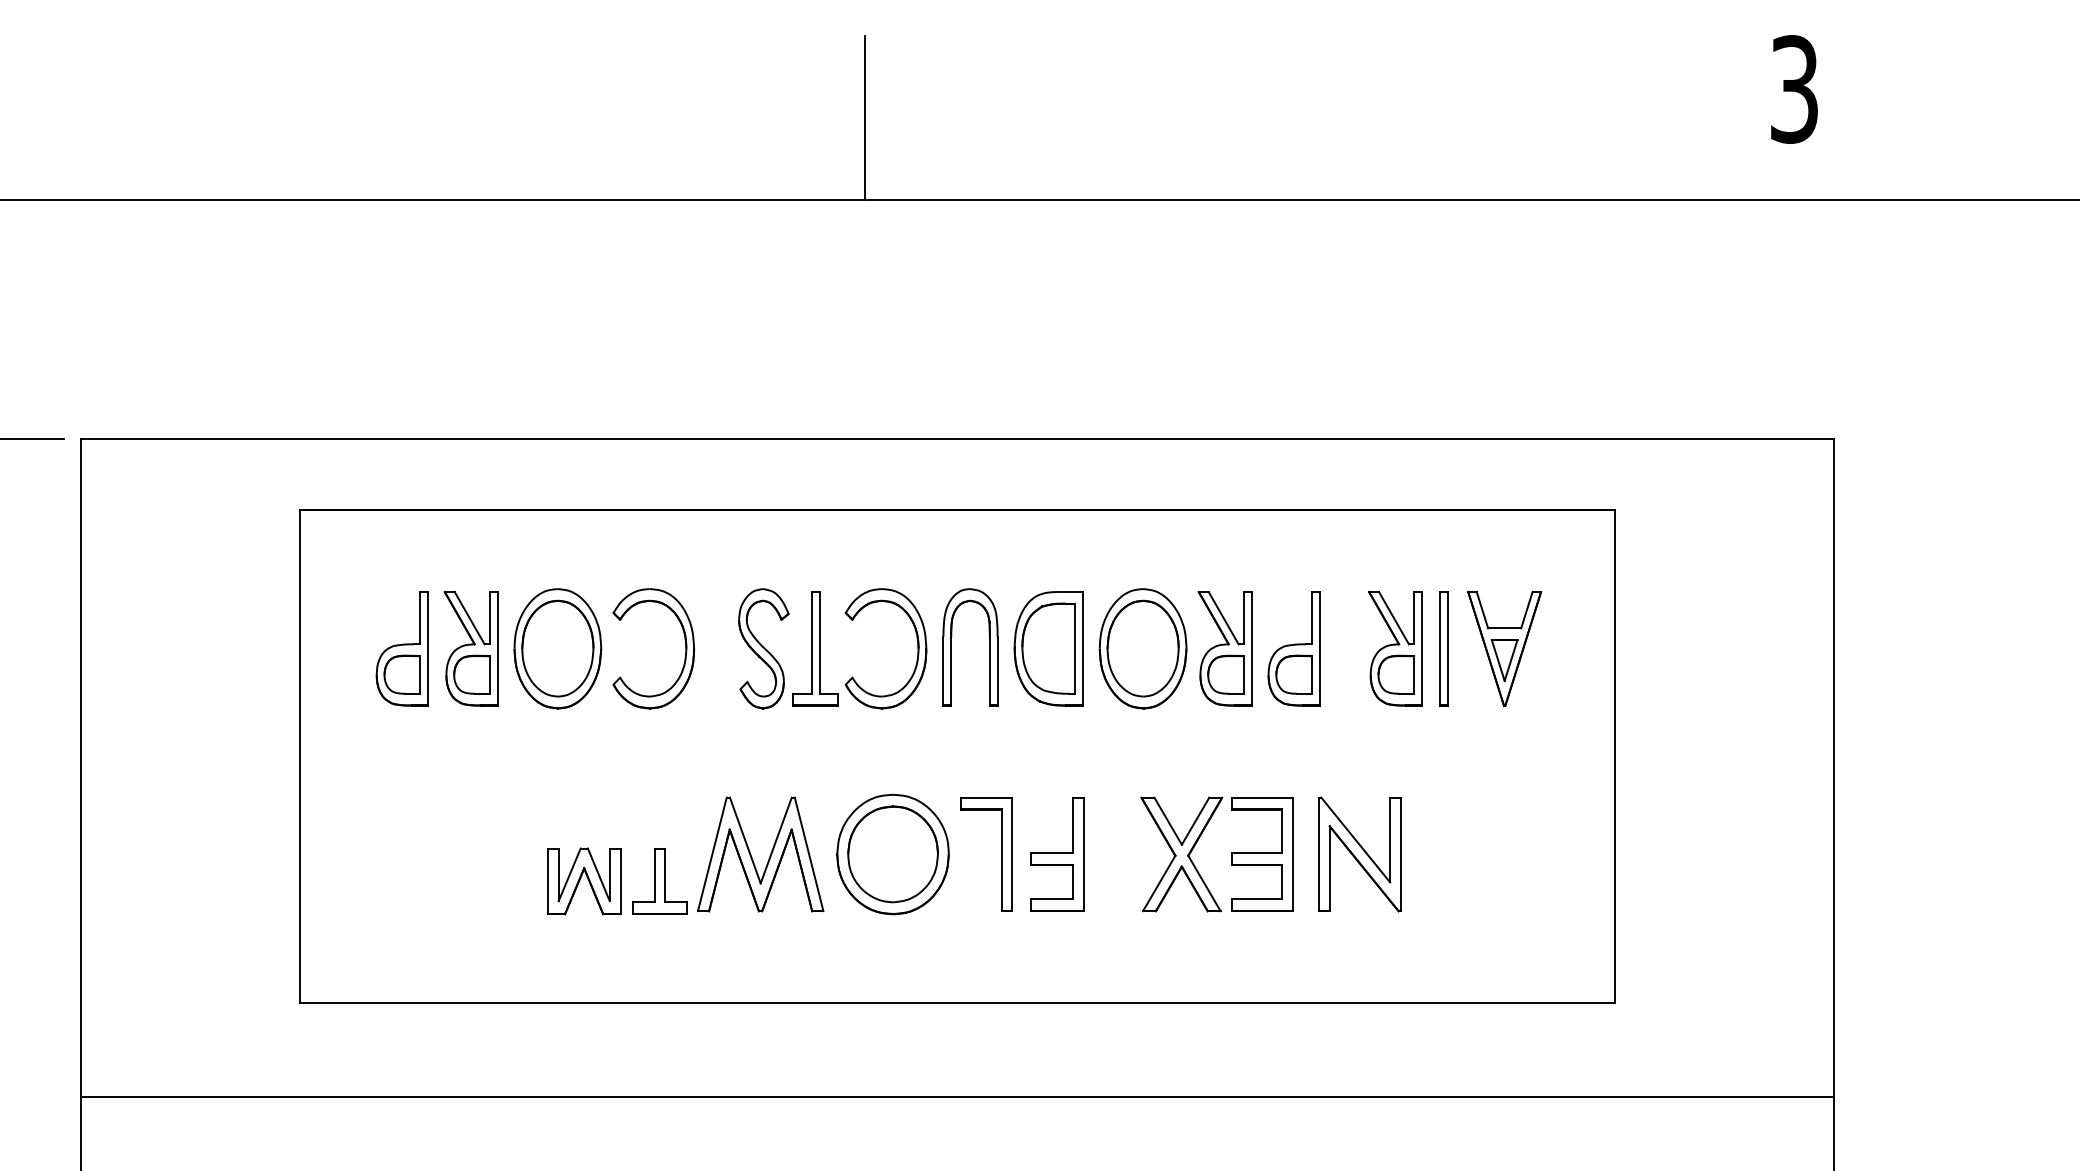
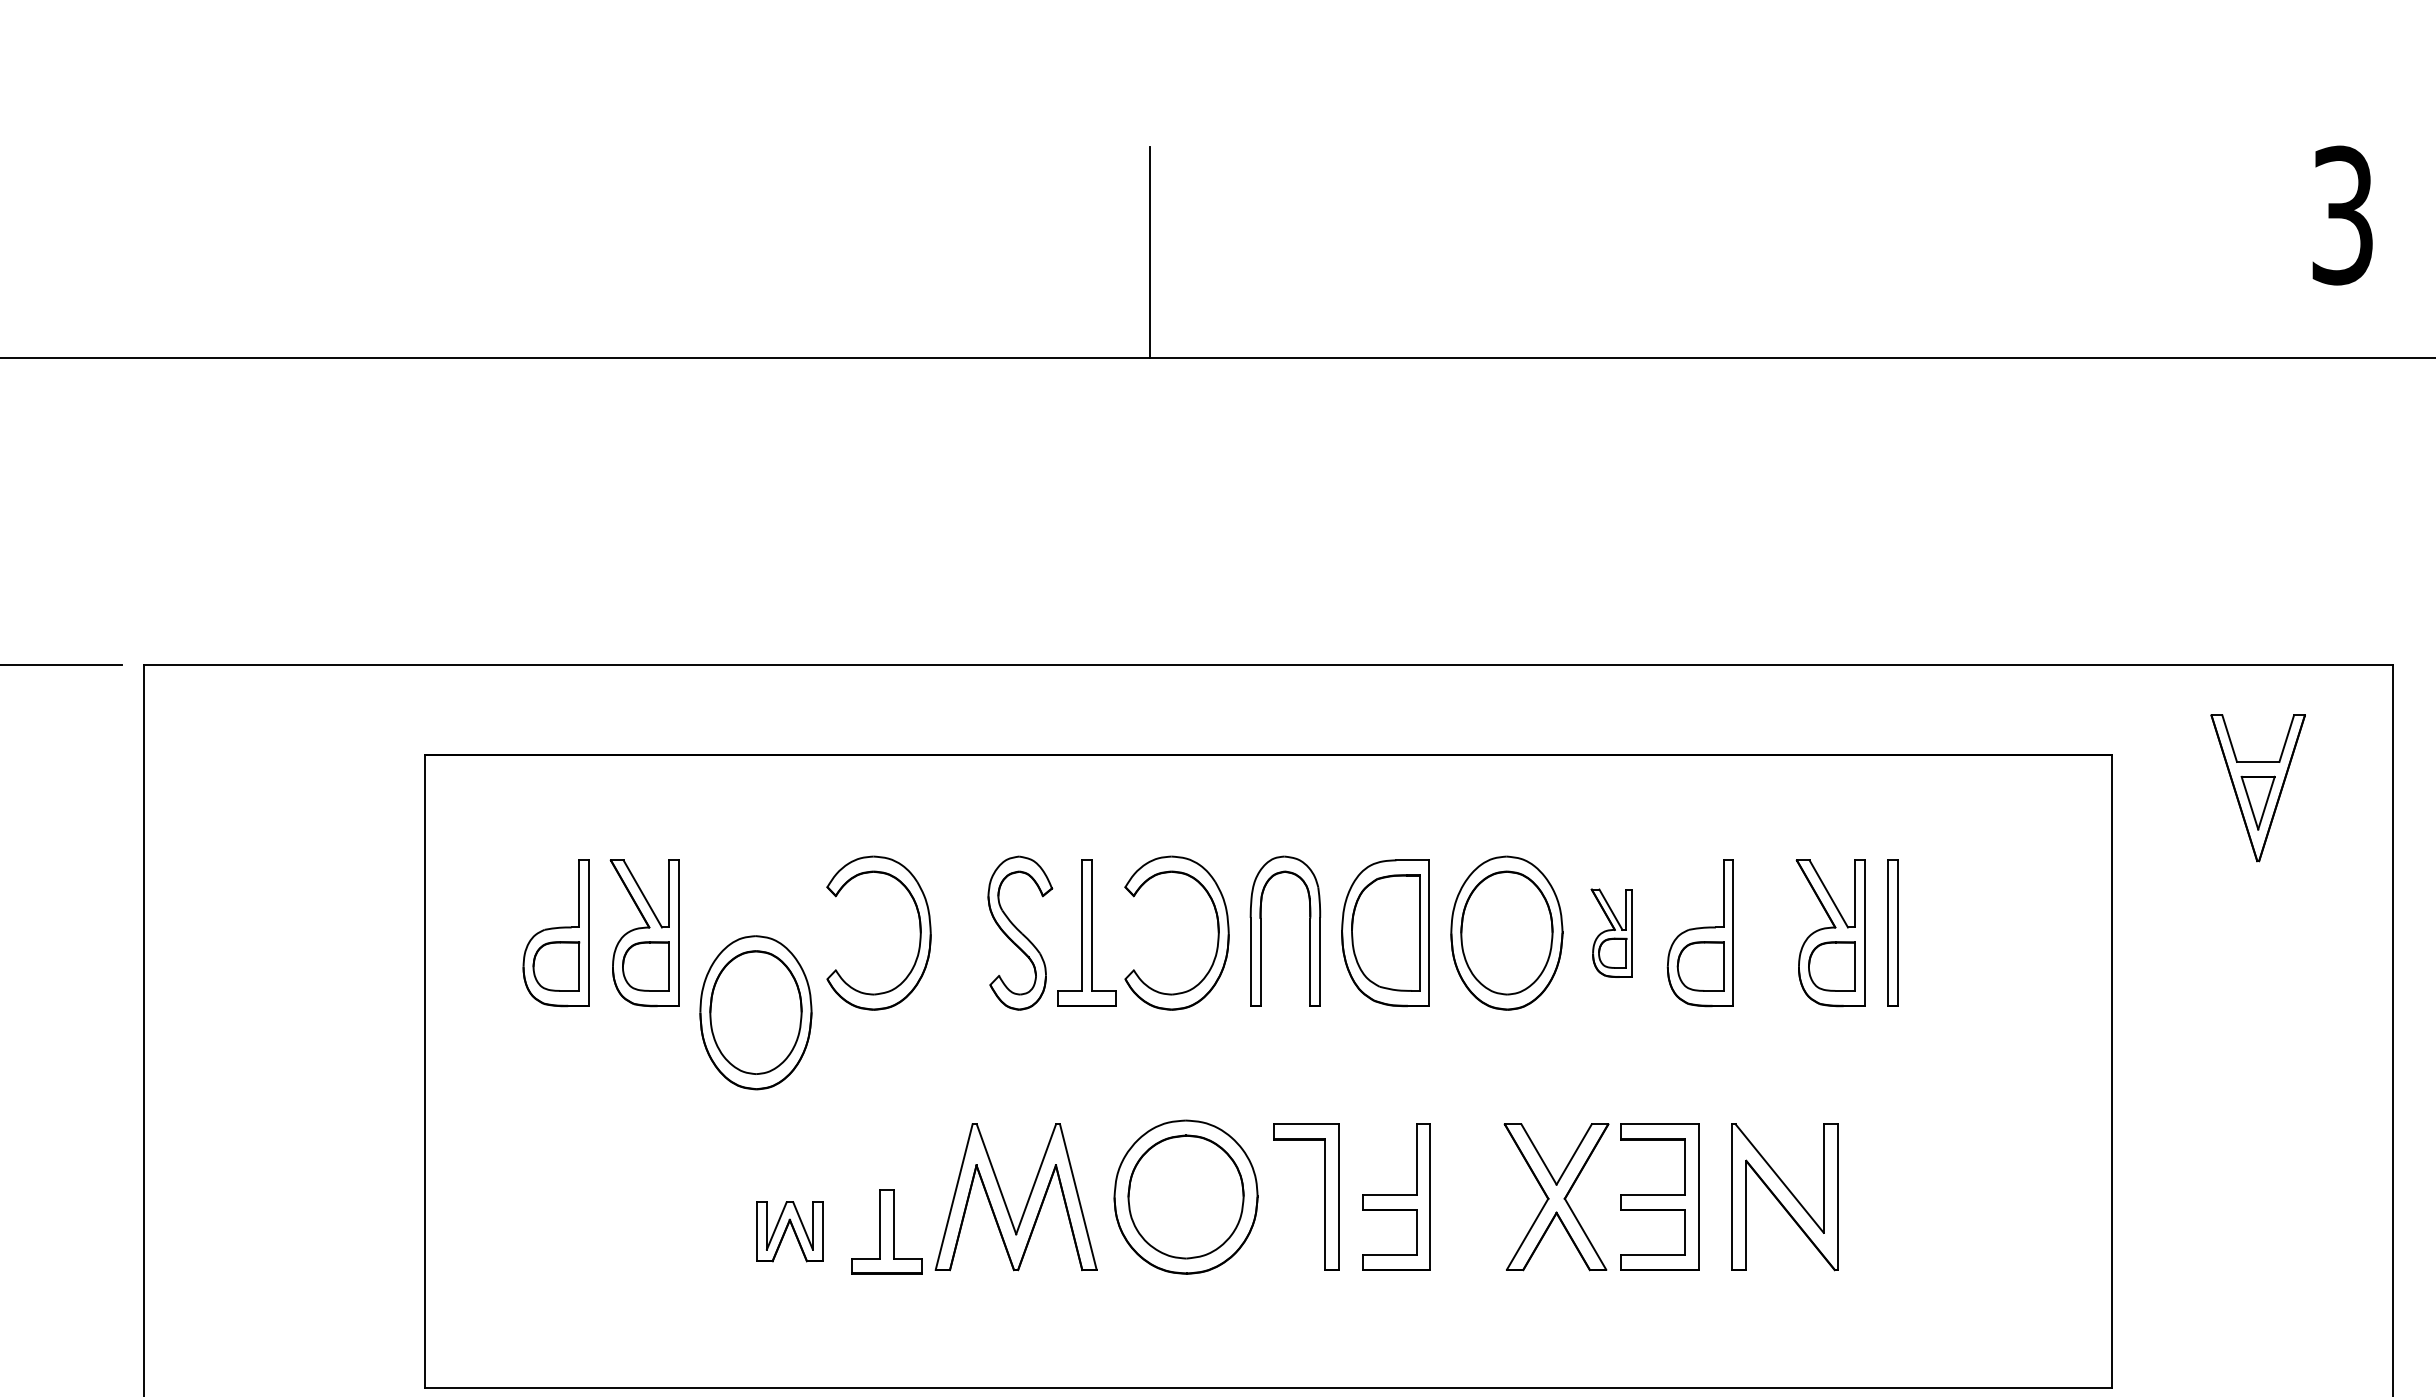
part: (557, 648) -> (755, 1012), moved
part: (1224, 648) -> (1611, 932), size x0.6
part: (1504, 648) -> (2258, 787), moved
part: (584, 881) -> (790, 1231), size x0.7

